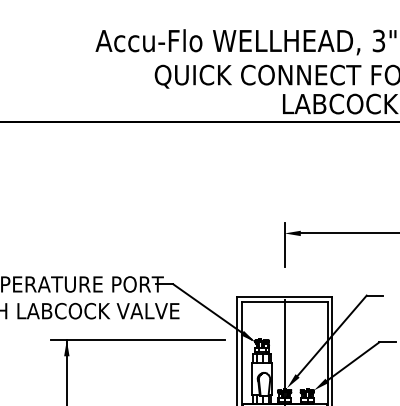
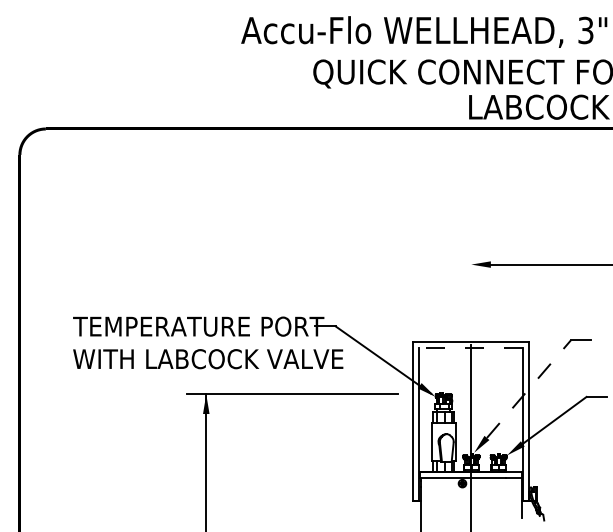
line: (284, 244) -> (471, 277), removed
line: (284, 302) -> (470, 348), solid -> dashed
line: (332, 335) -> (529, 388), solid -> dashed

